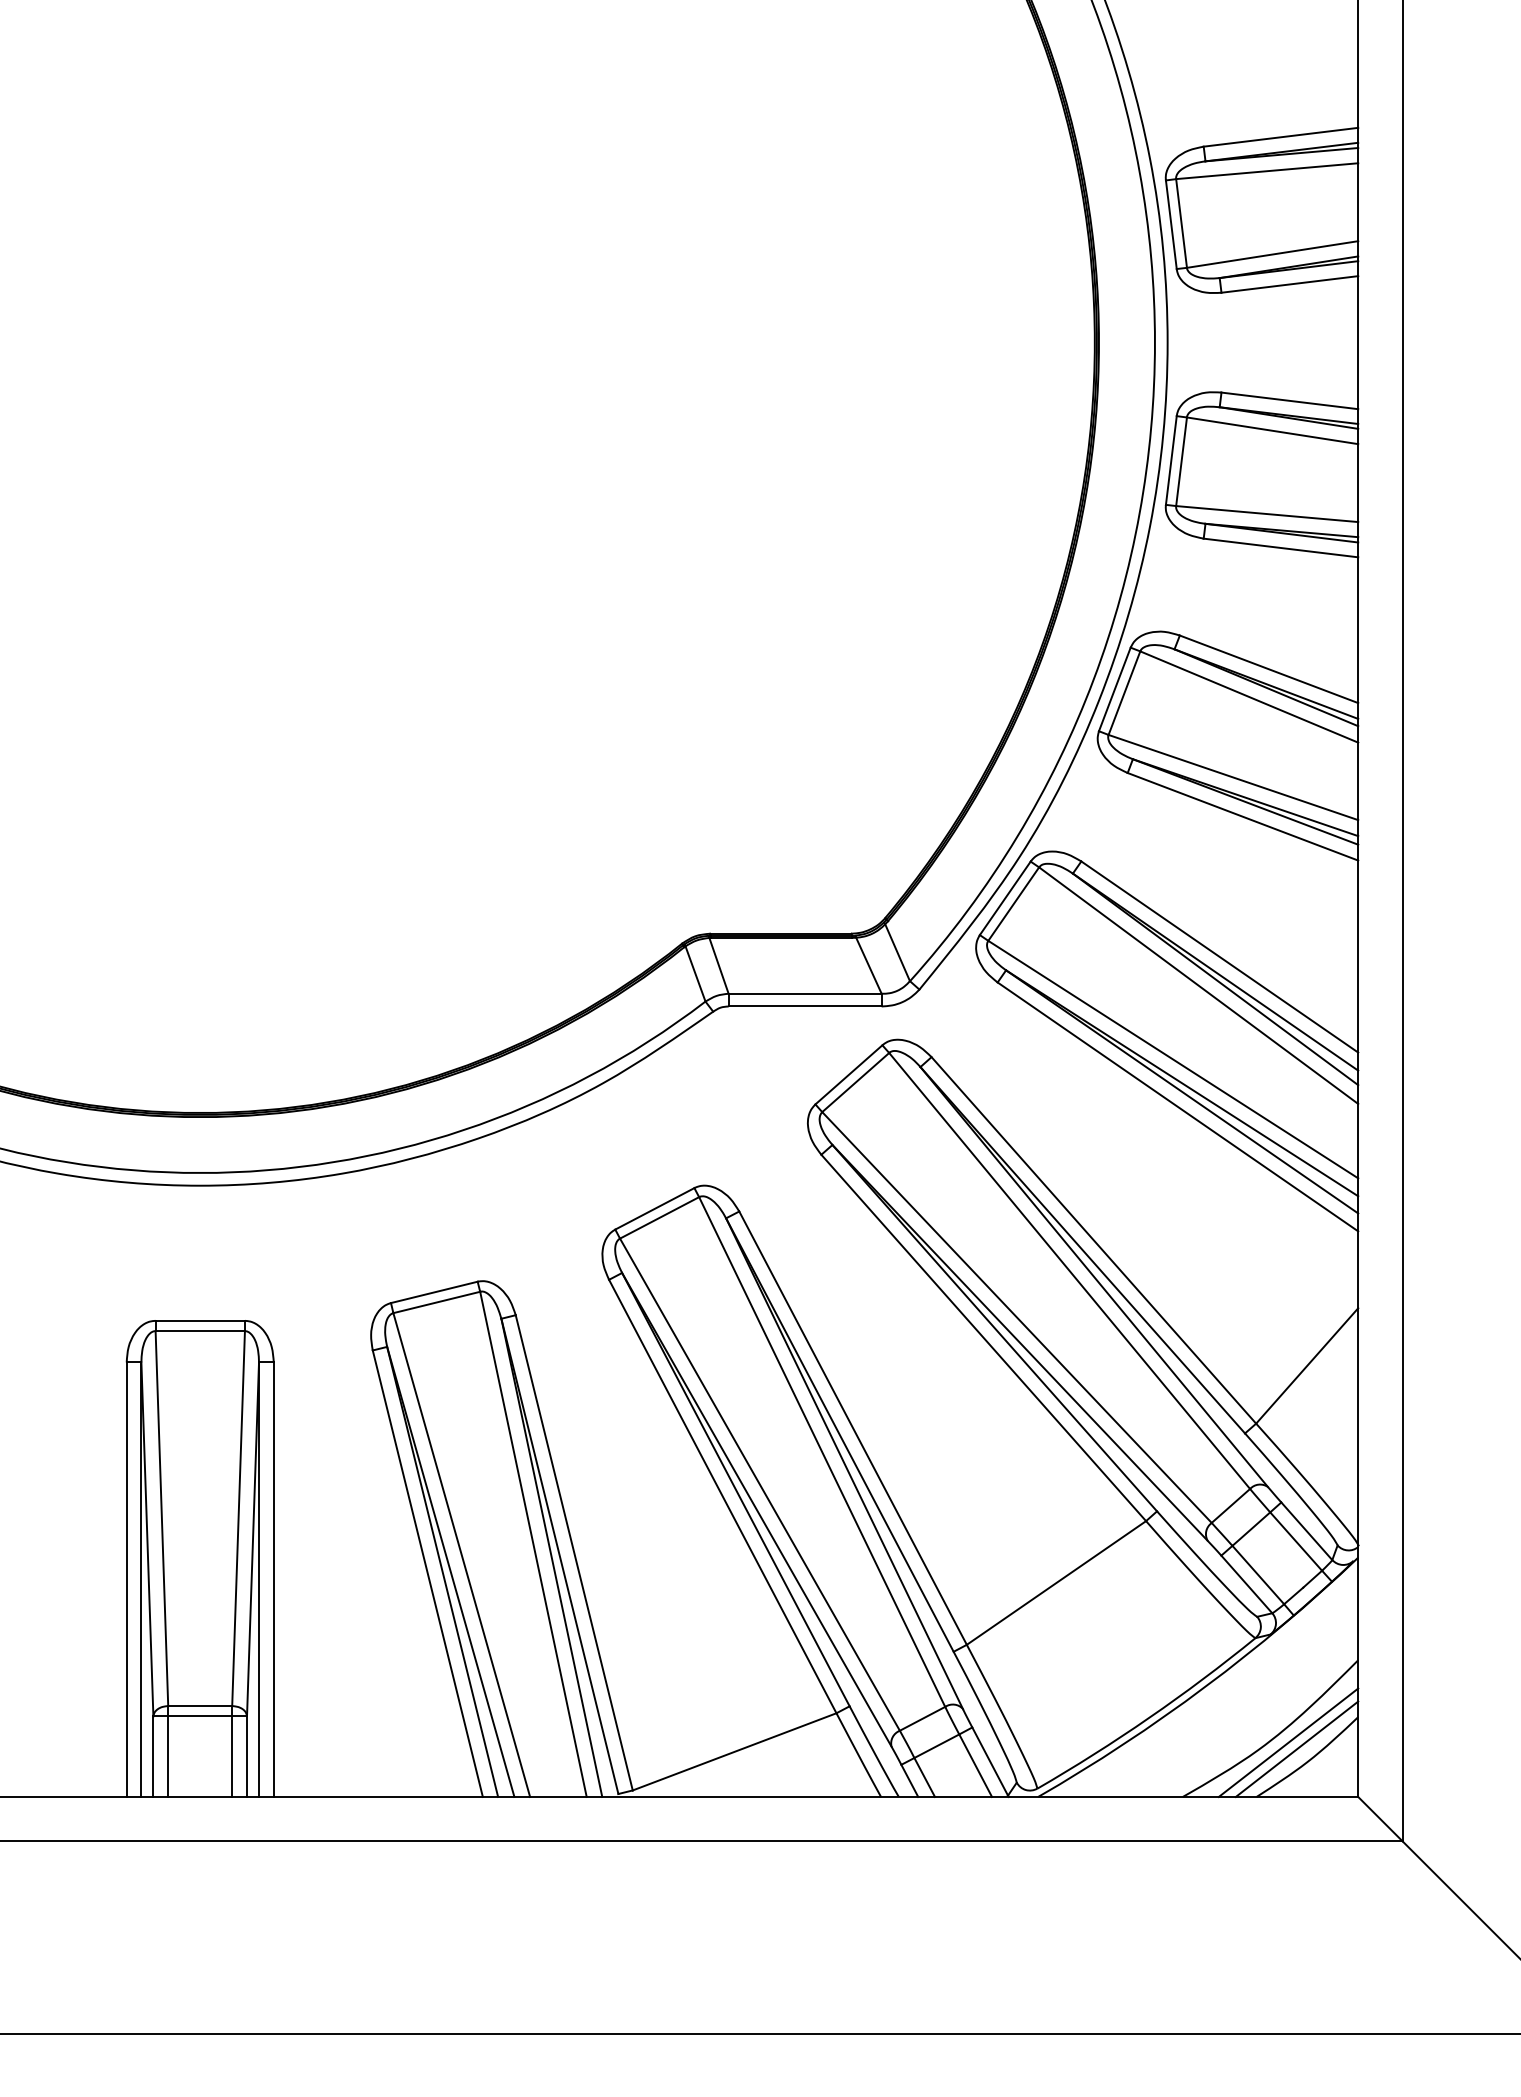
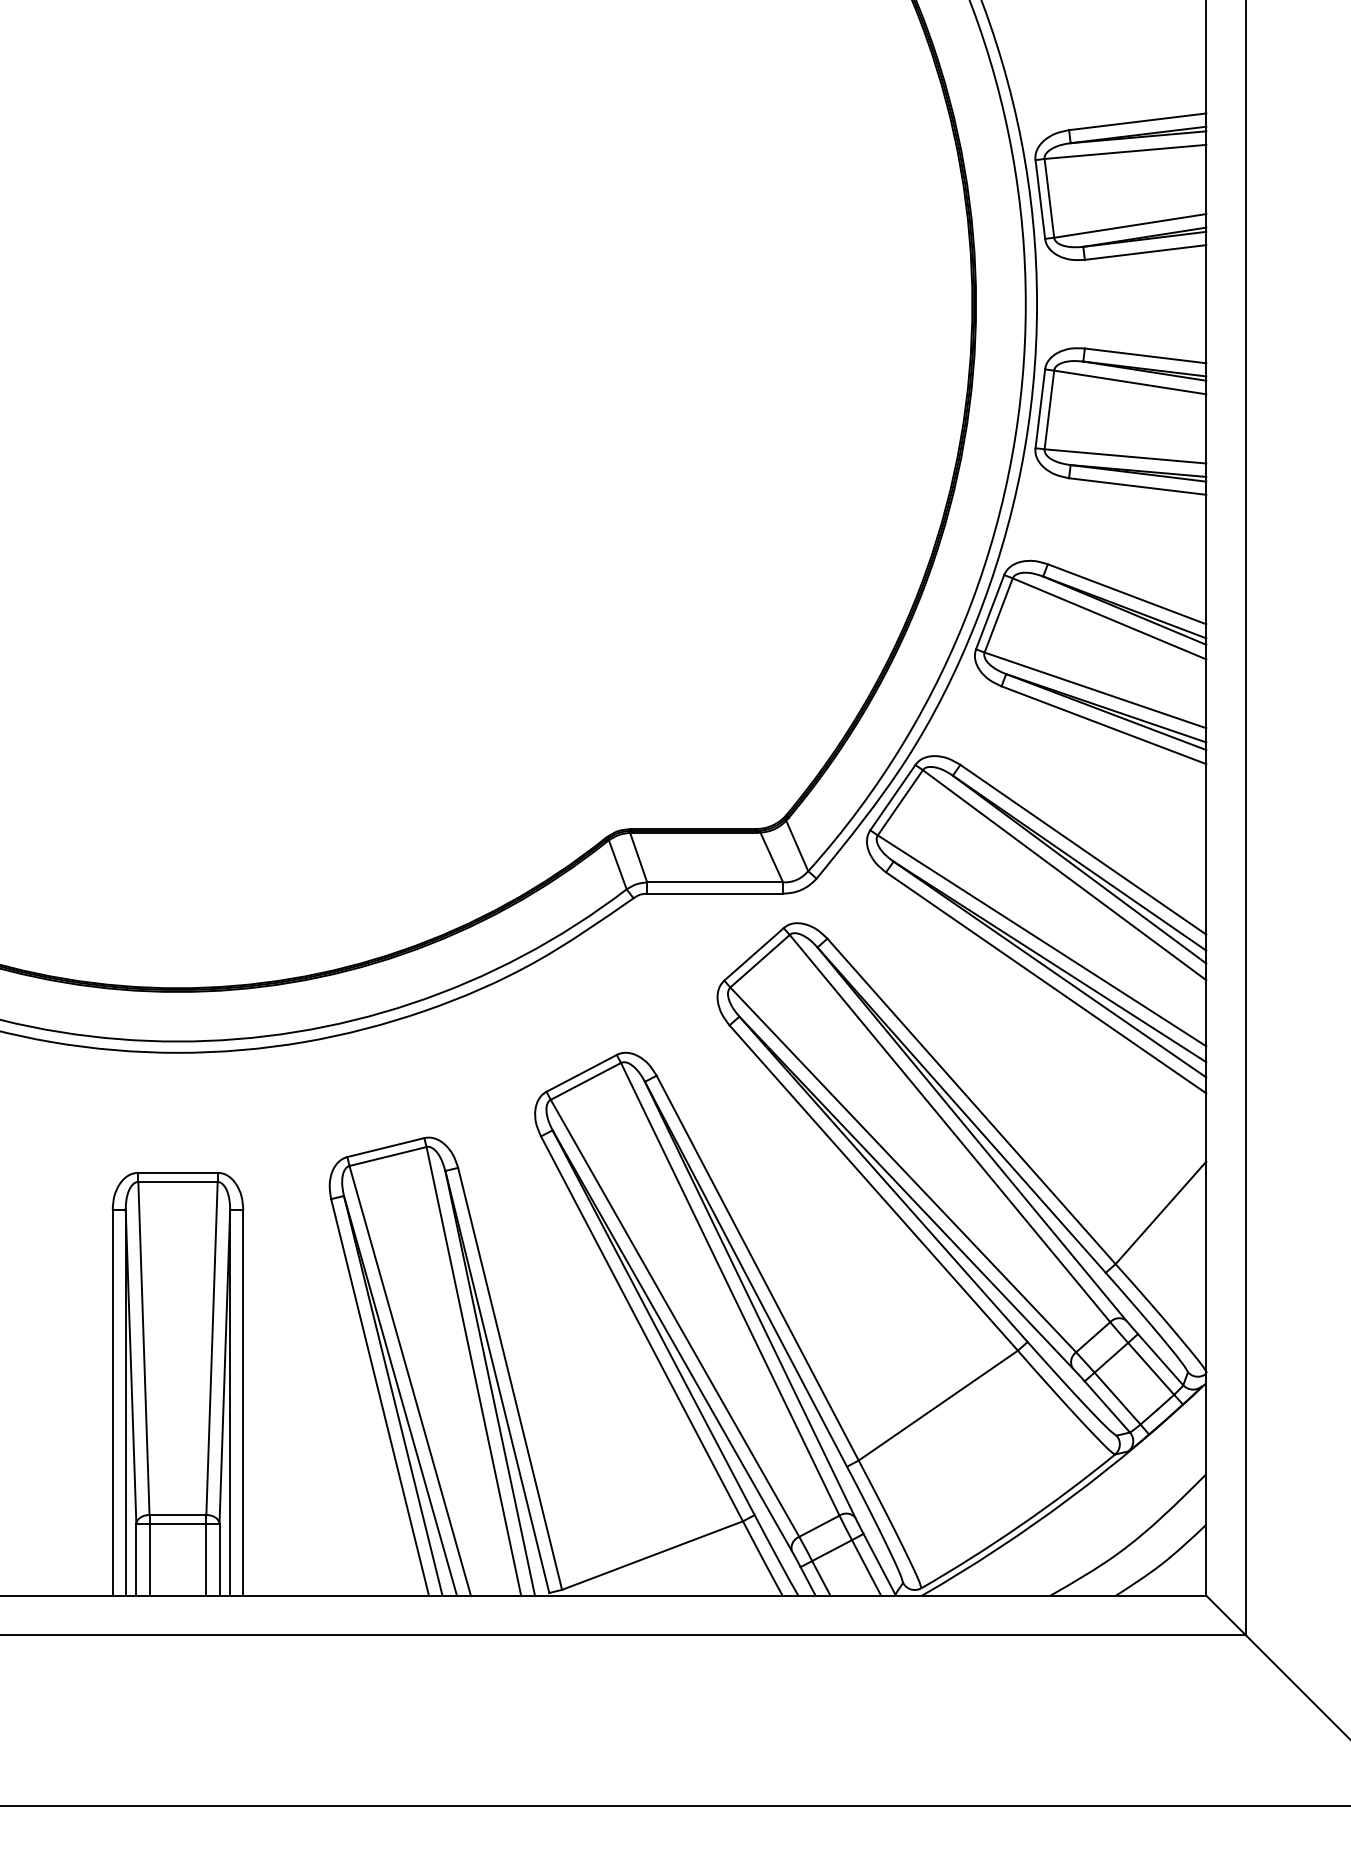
line: (1288, 1742) -> (1144, 1547), removed
line: (1296, 1748) -> (1151, 1552), removed

